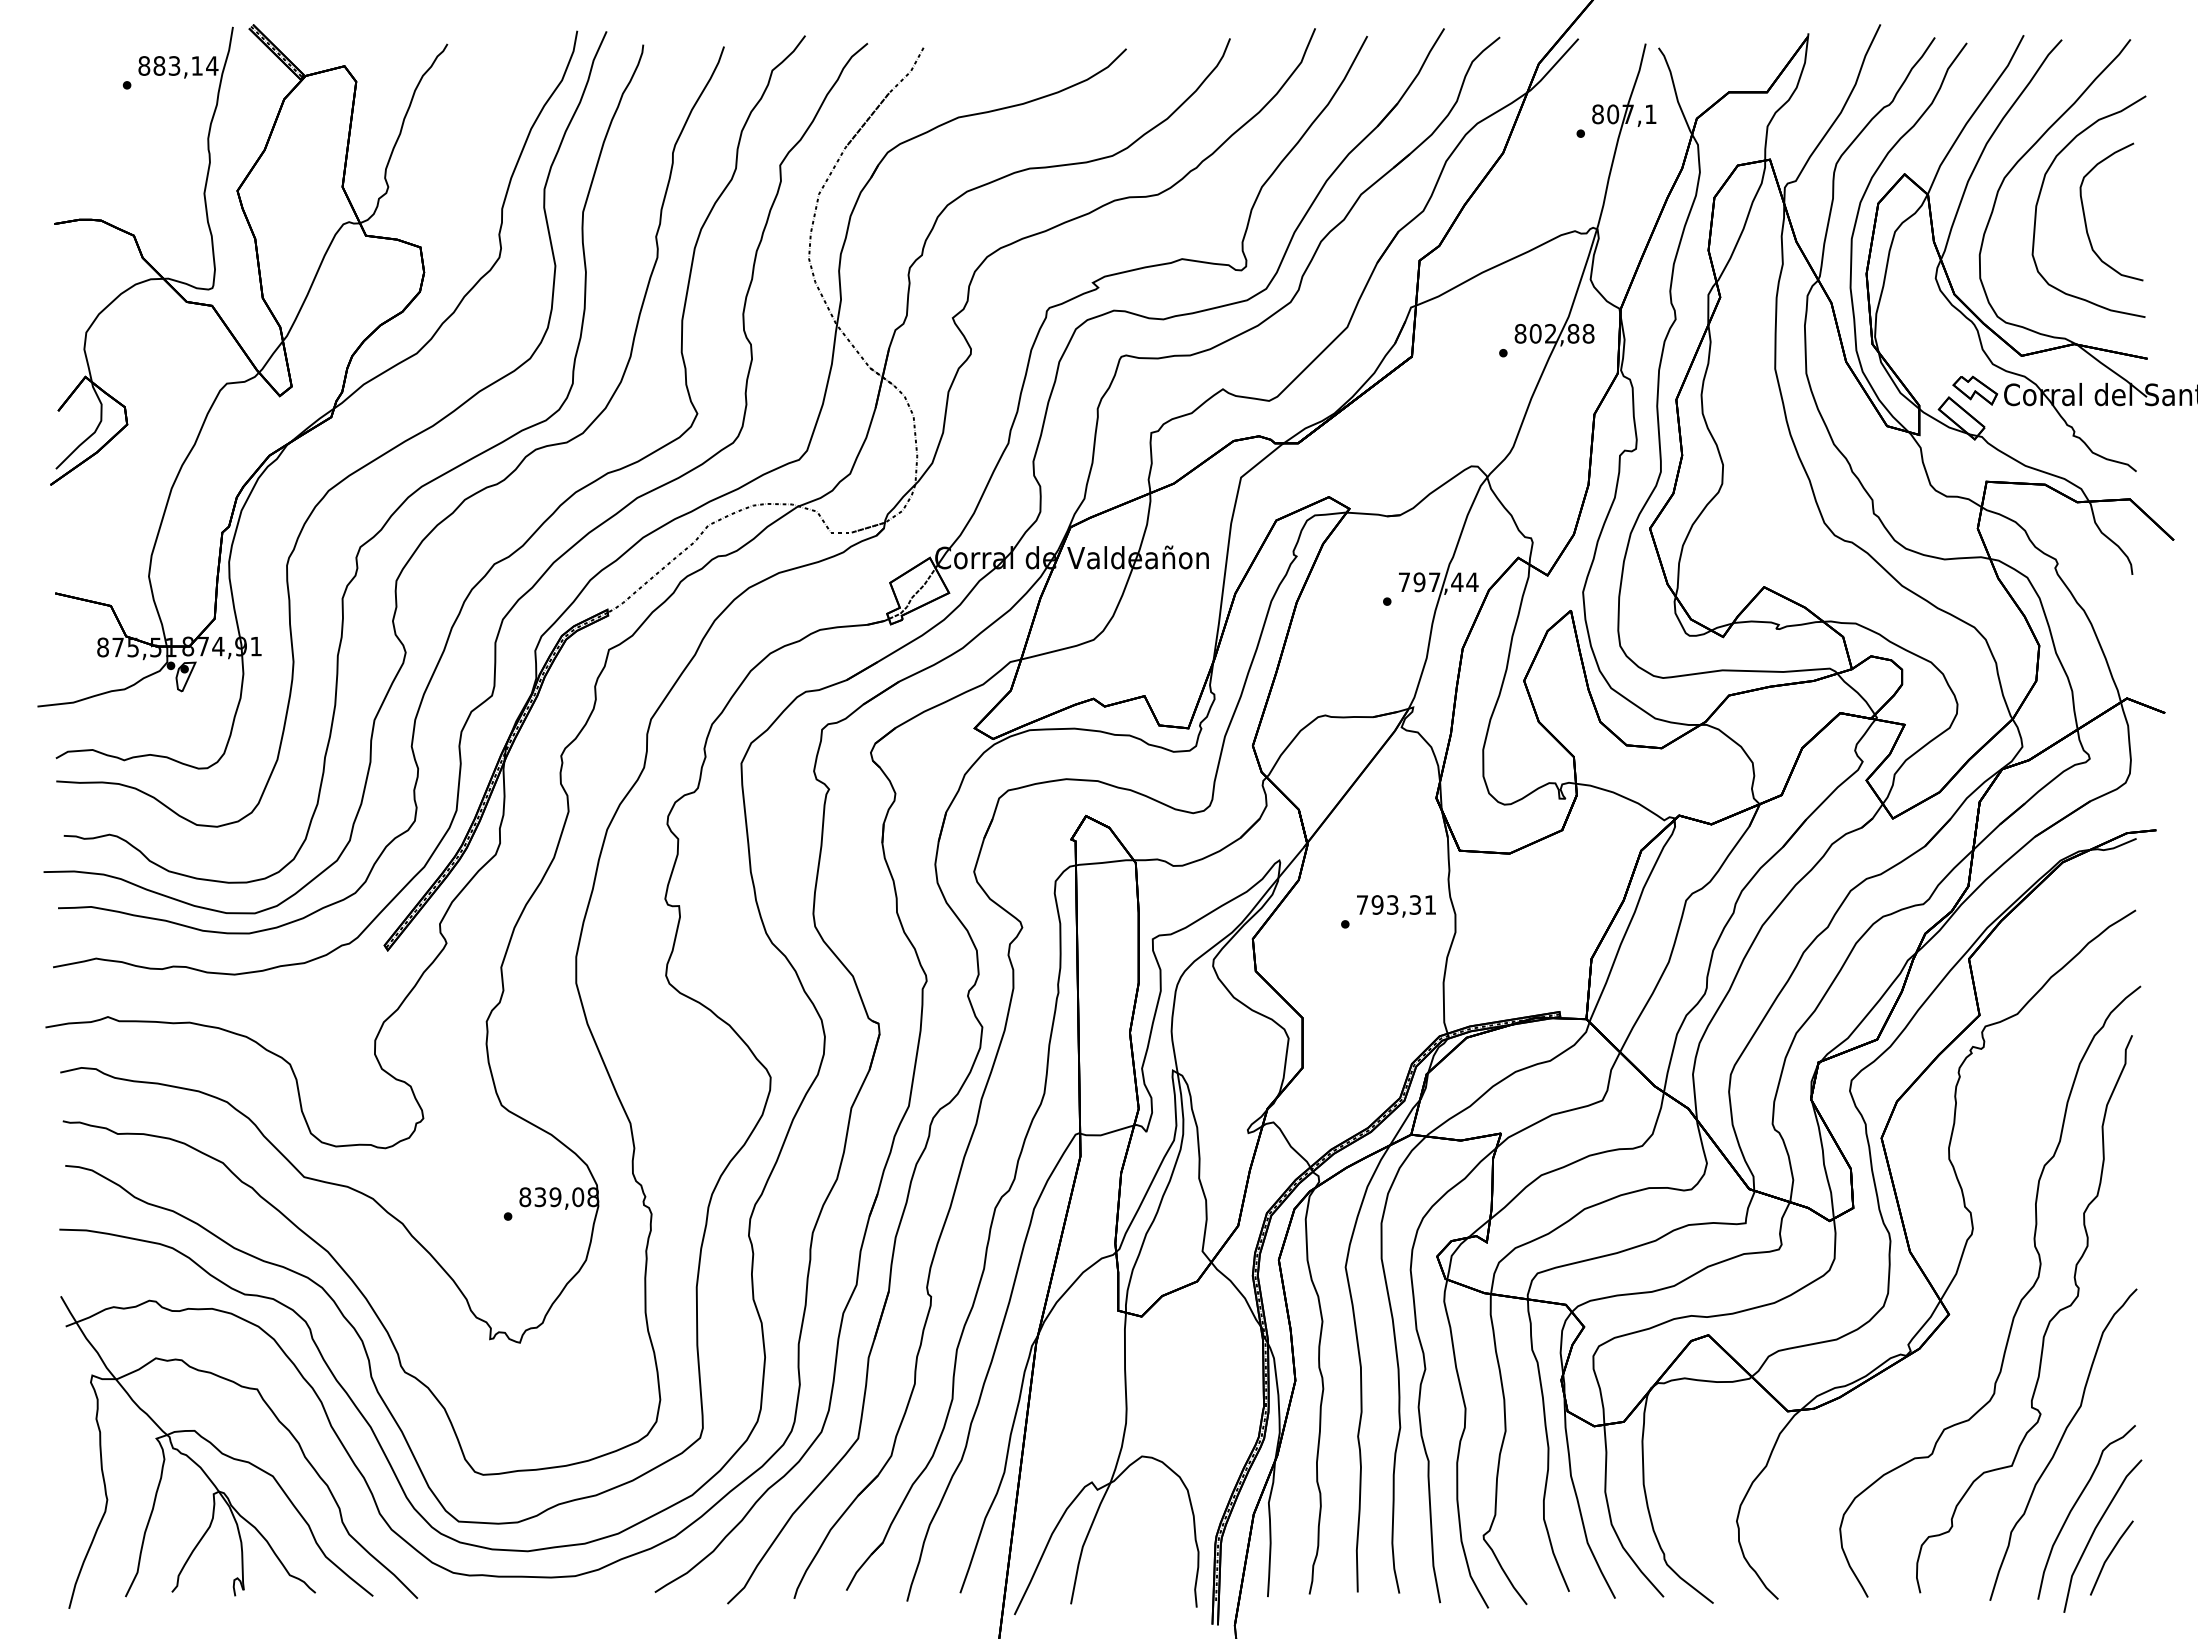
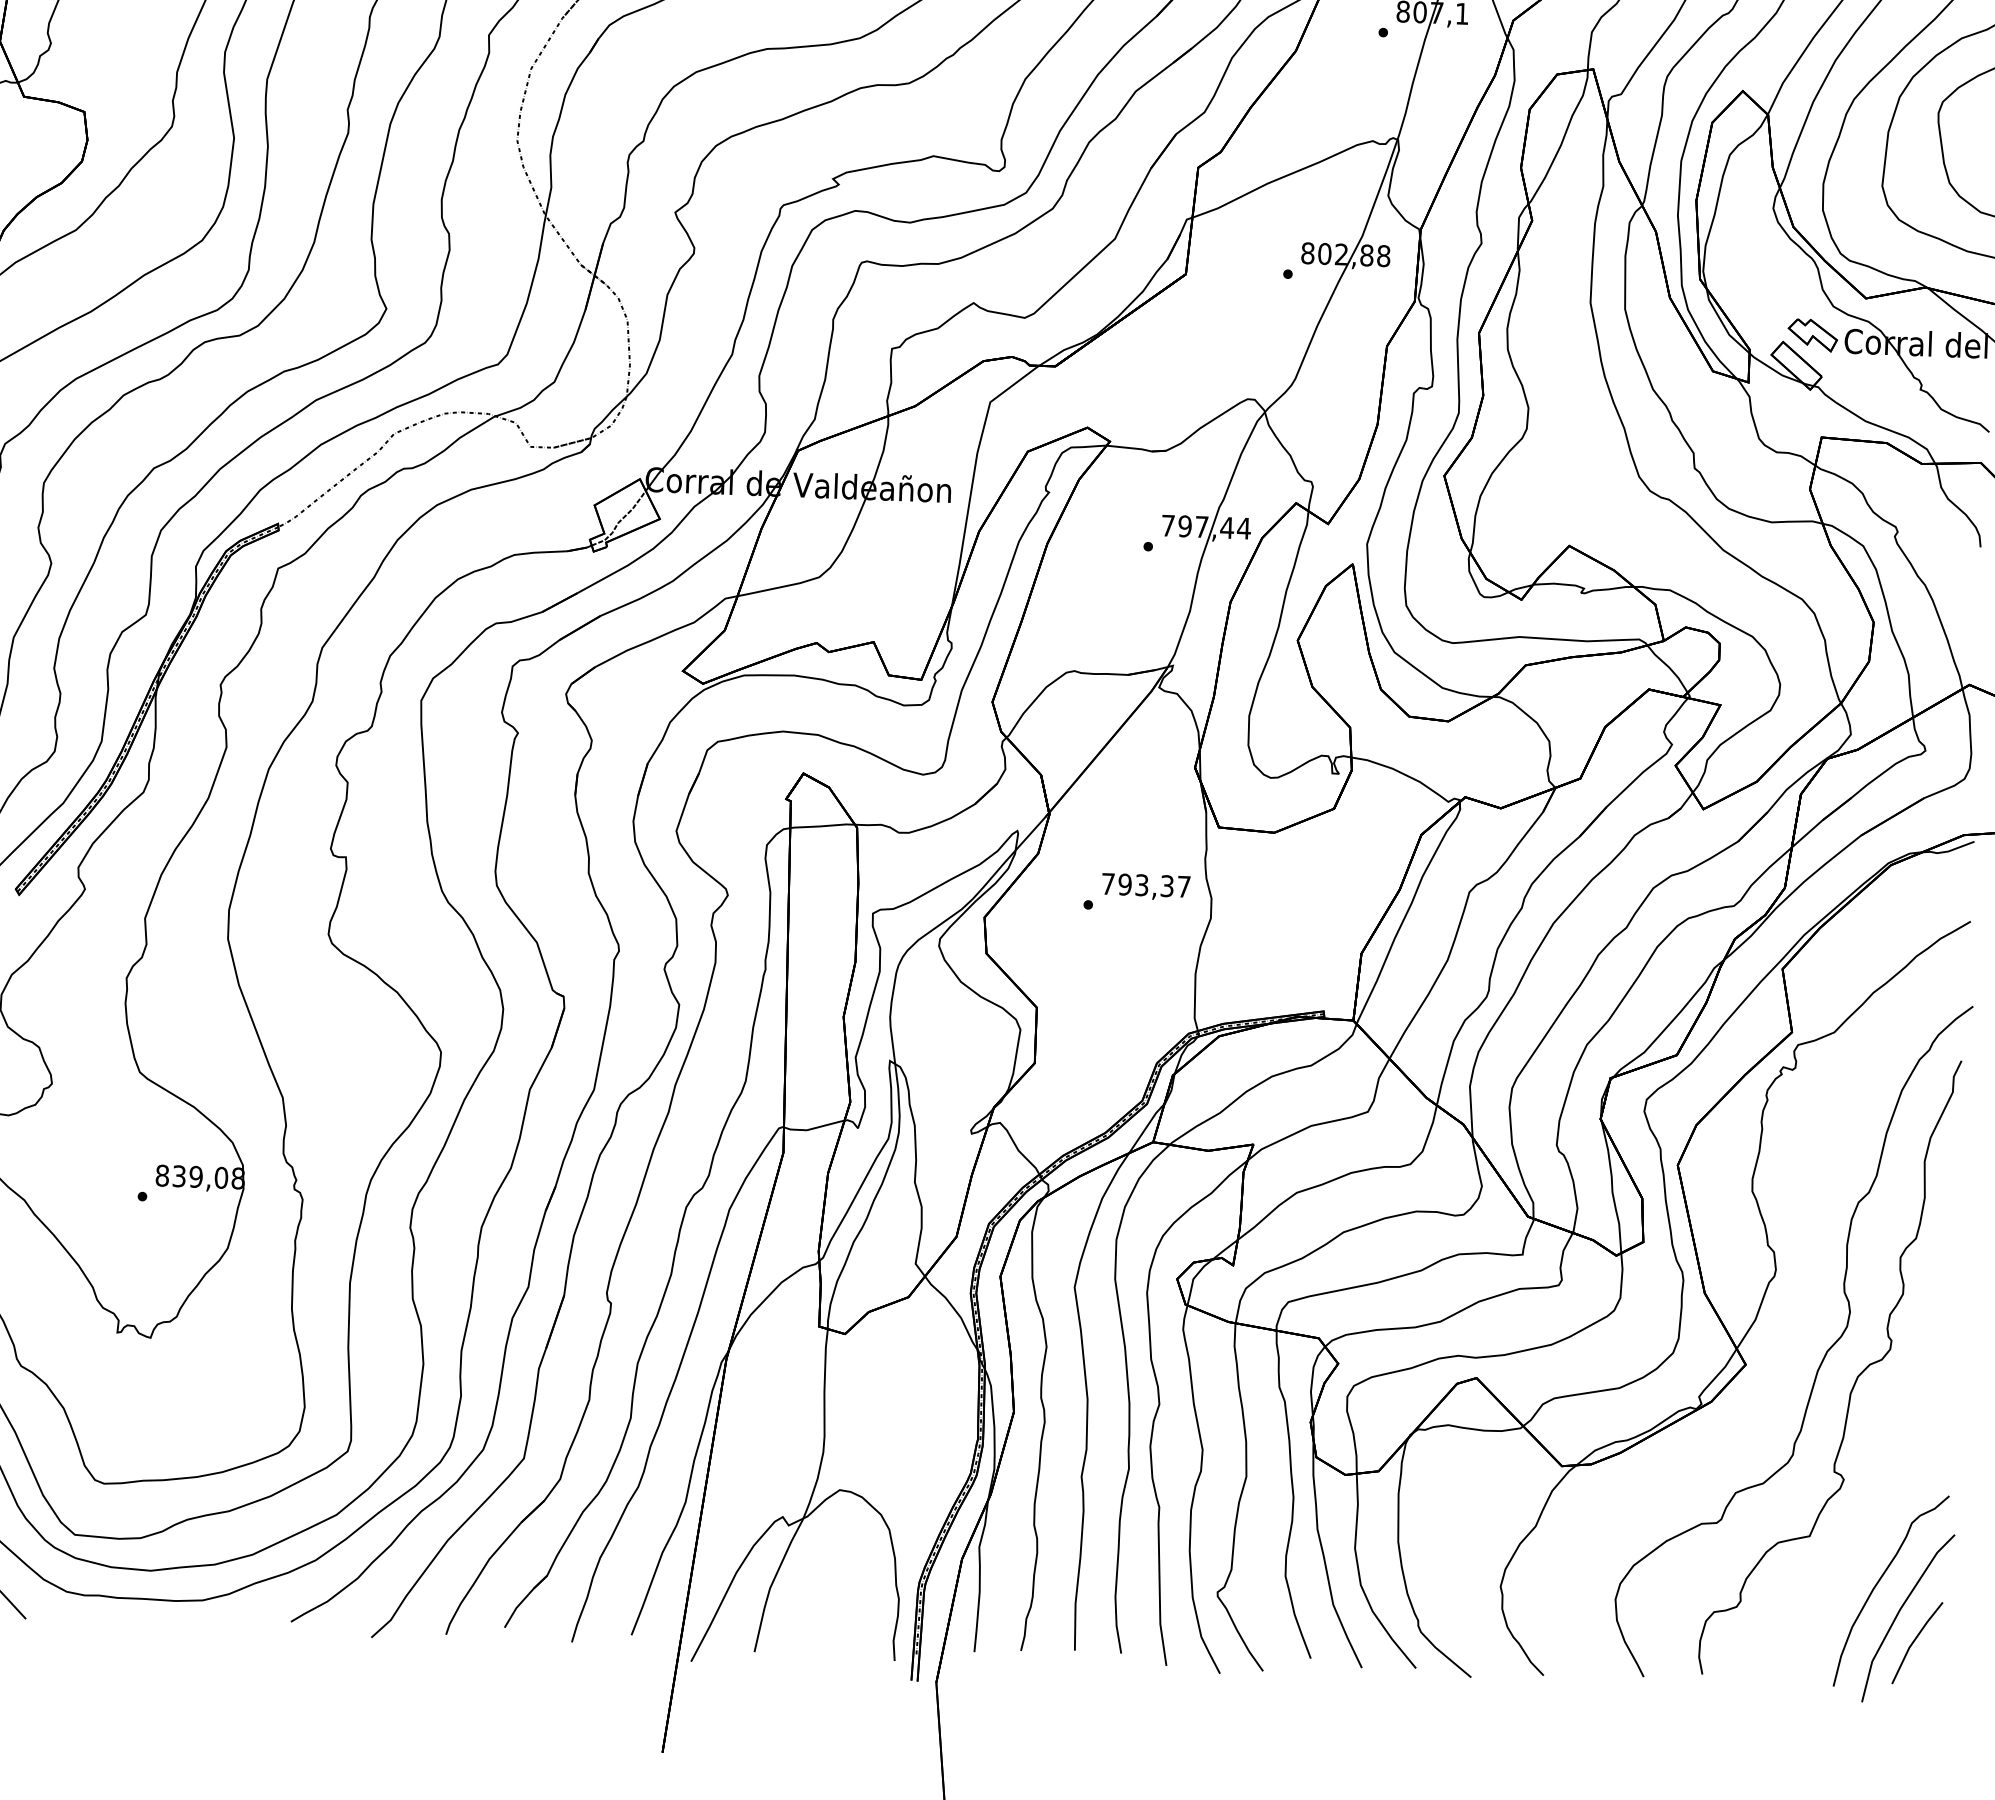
text: (1430, 904) -> (1184, 886), 793,31 -> 793,37
curve: (2060, 1443) -> (1864, 1513), removed

